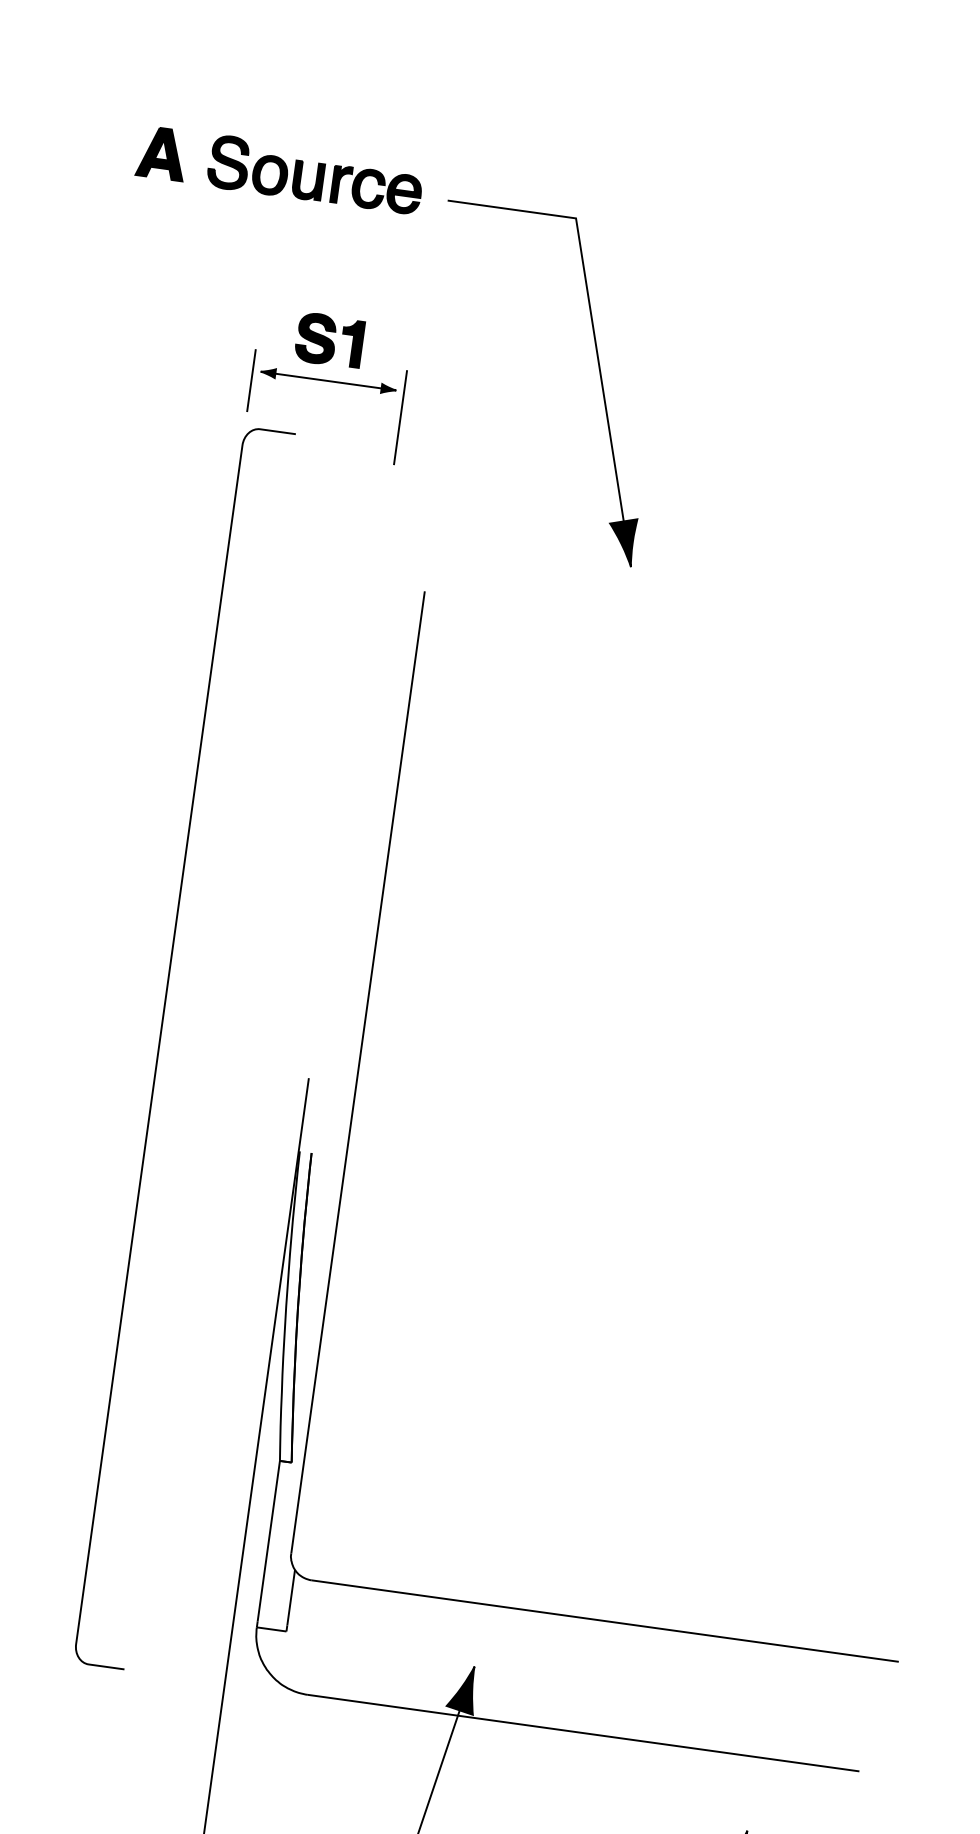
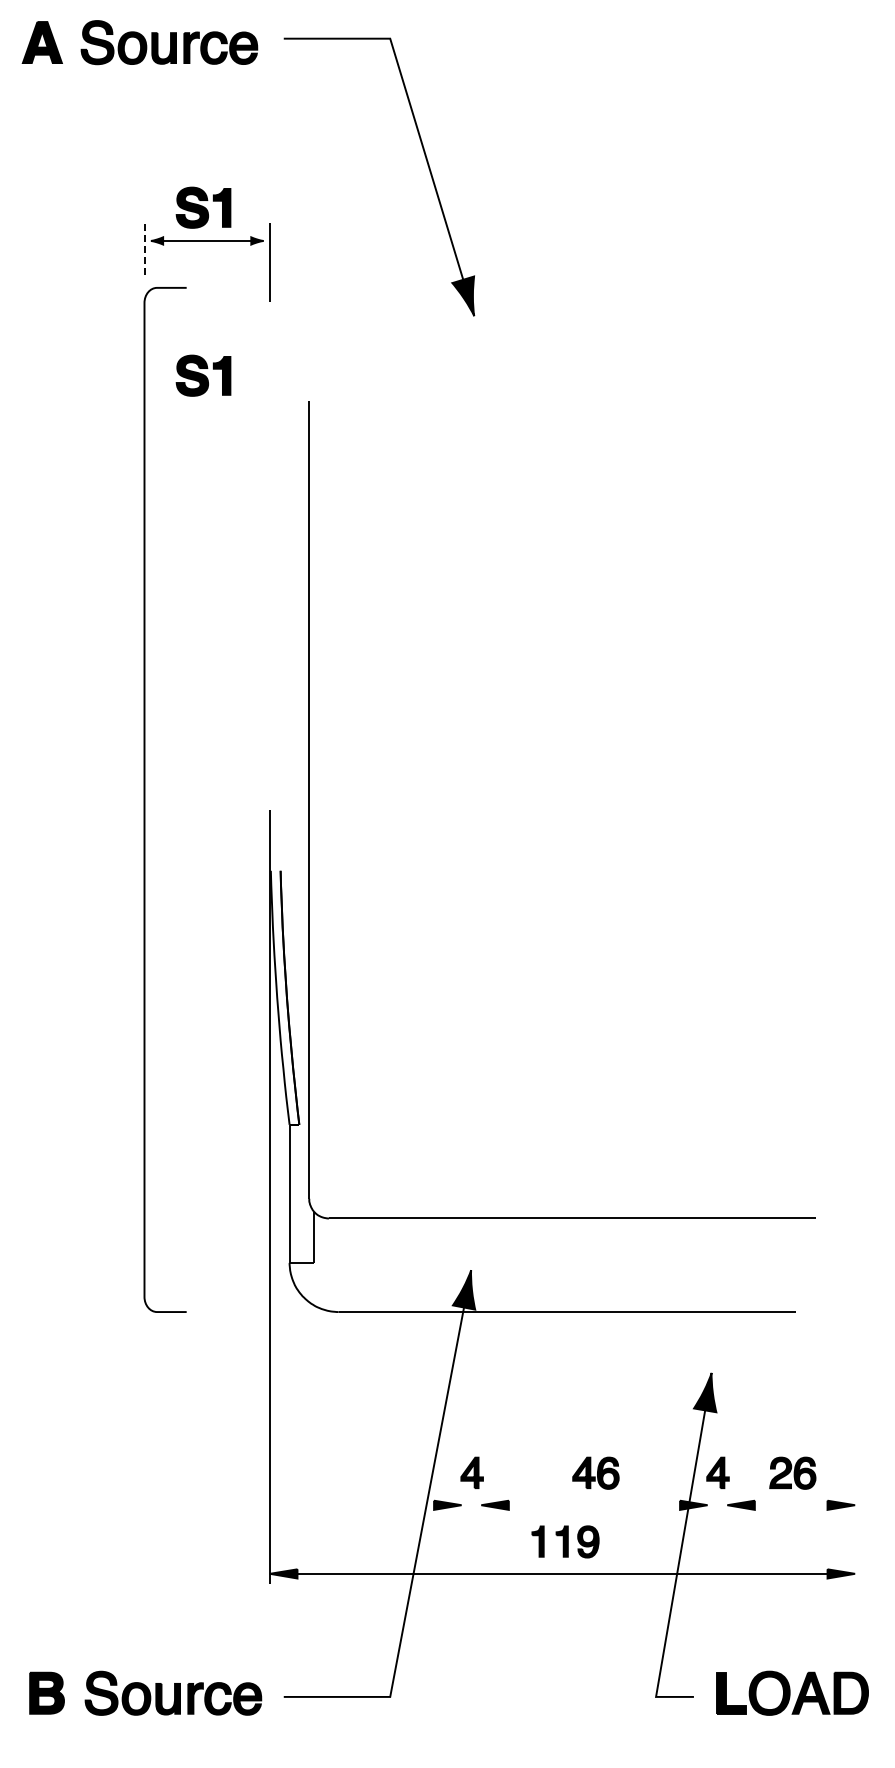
part: (279, 169) -> (139, 42), moved
part: (598, 370) -> (425, 159), moved
line: (251, 379) -> (144, 248), solid -> dashed
part: (301, 542) -> (203, 375), added

